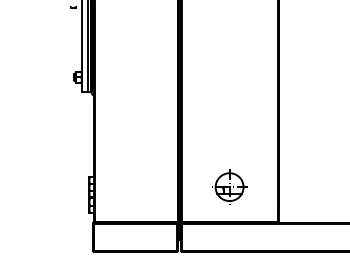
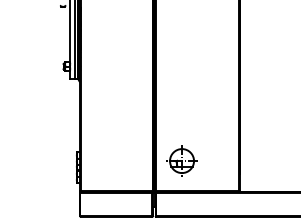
part: (229, 186) -> (181, 160), moved

